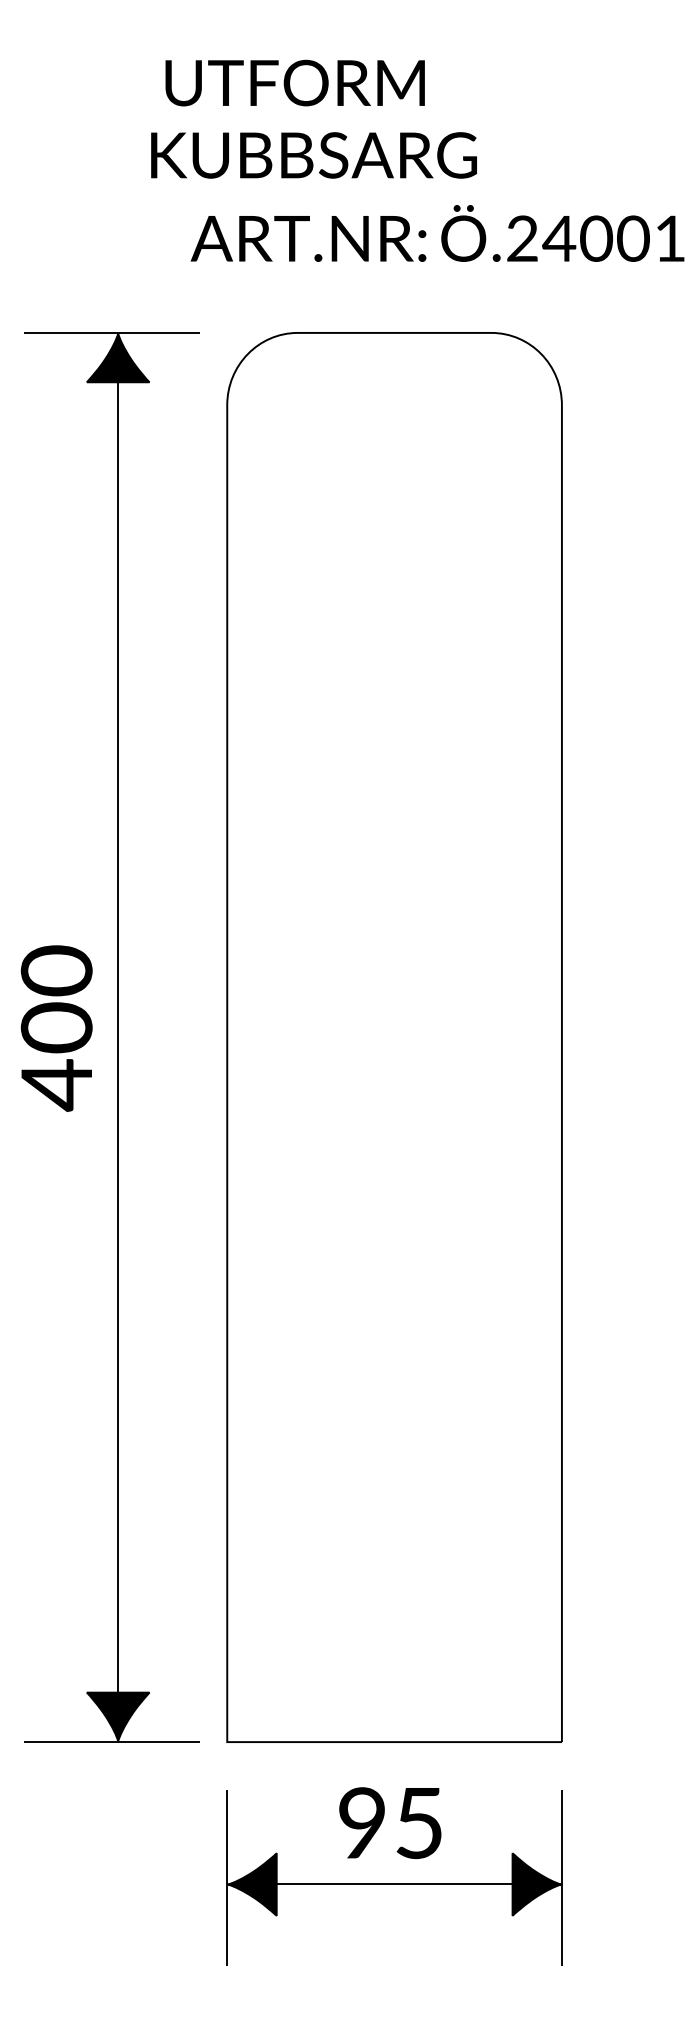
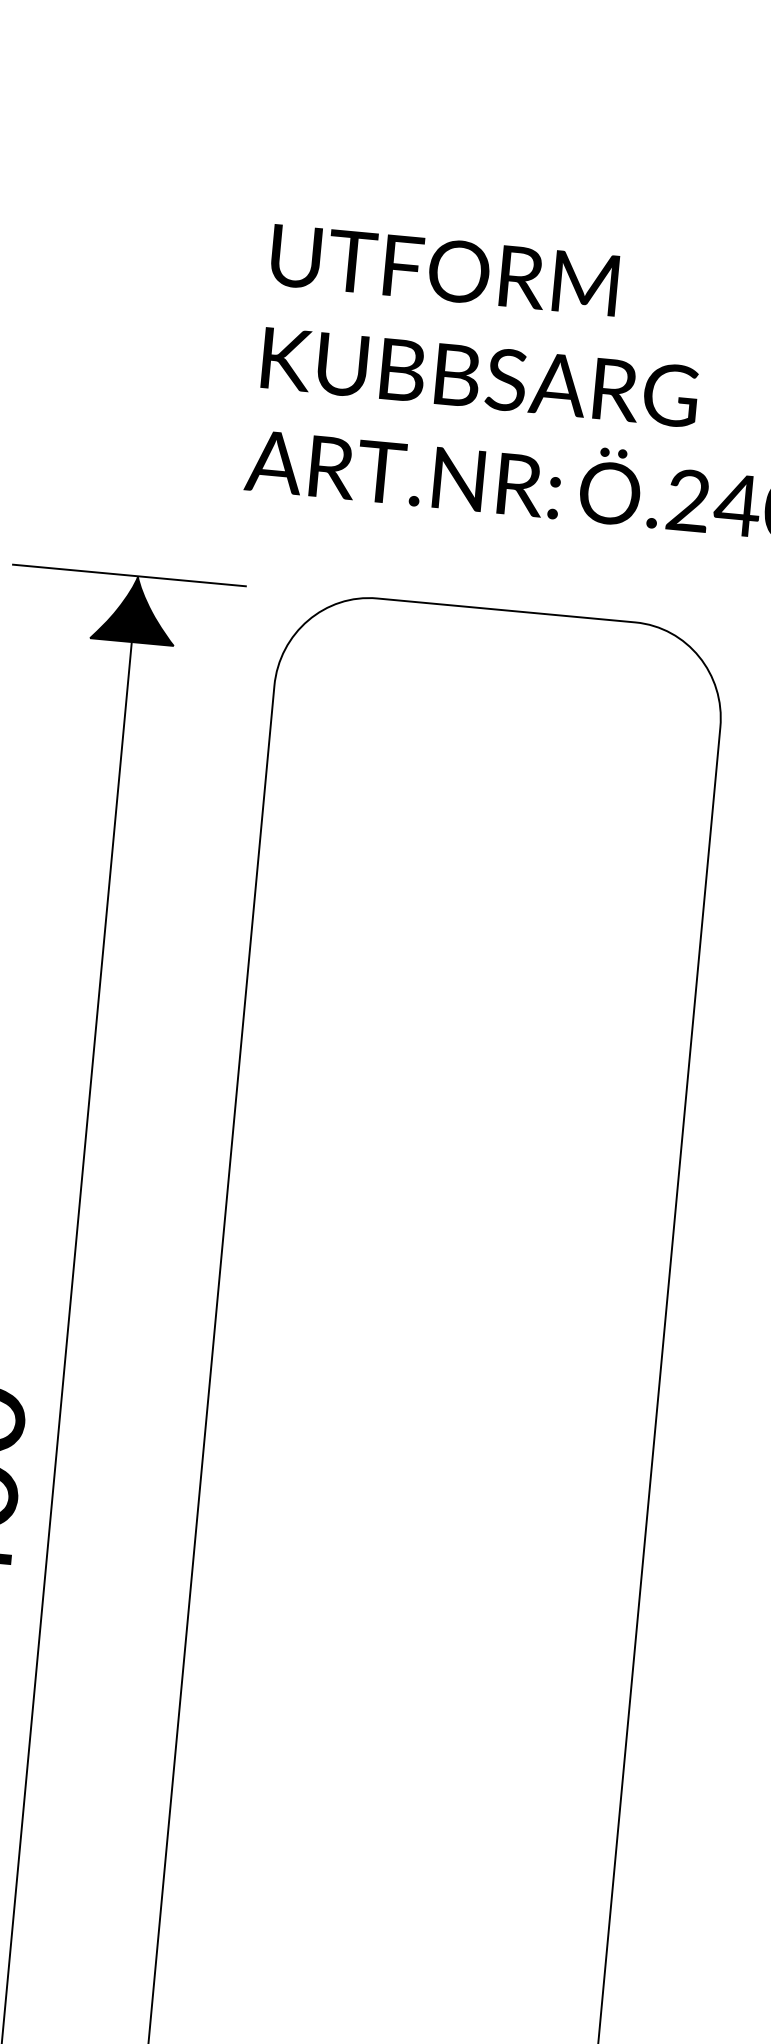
text: (294, 82) -> (443, 269), moved
text: (313, 155) -> (479, 377), moved

